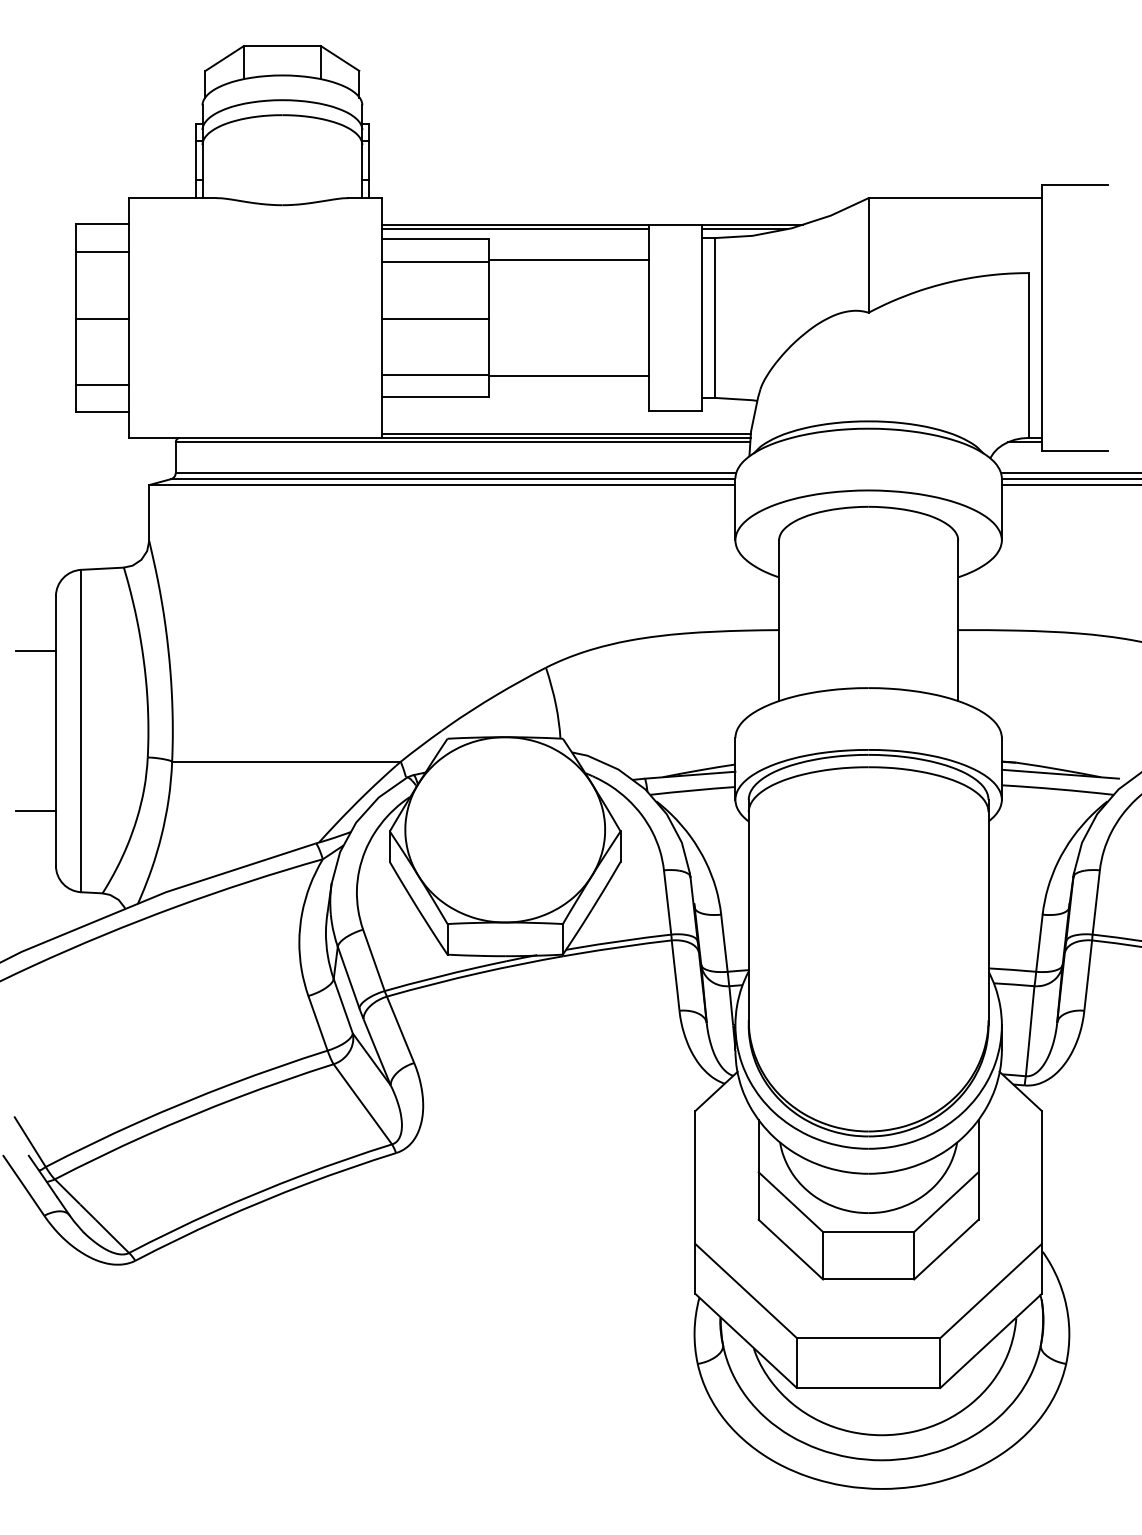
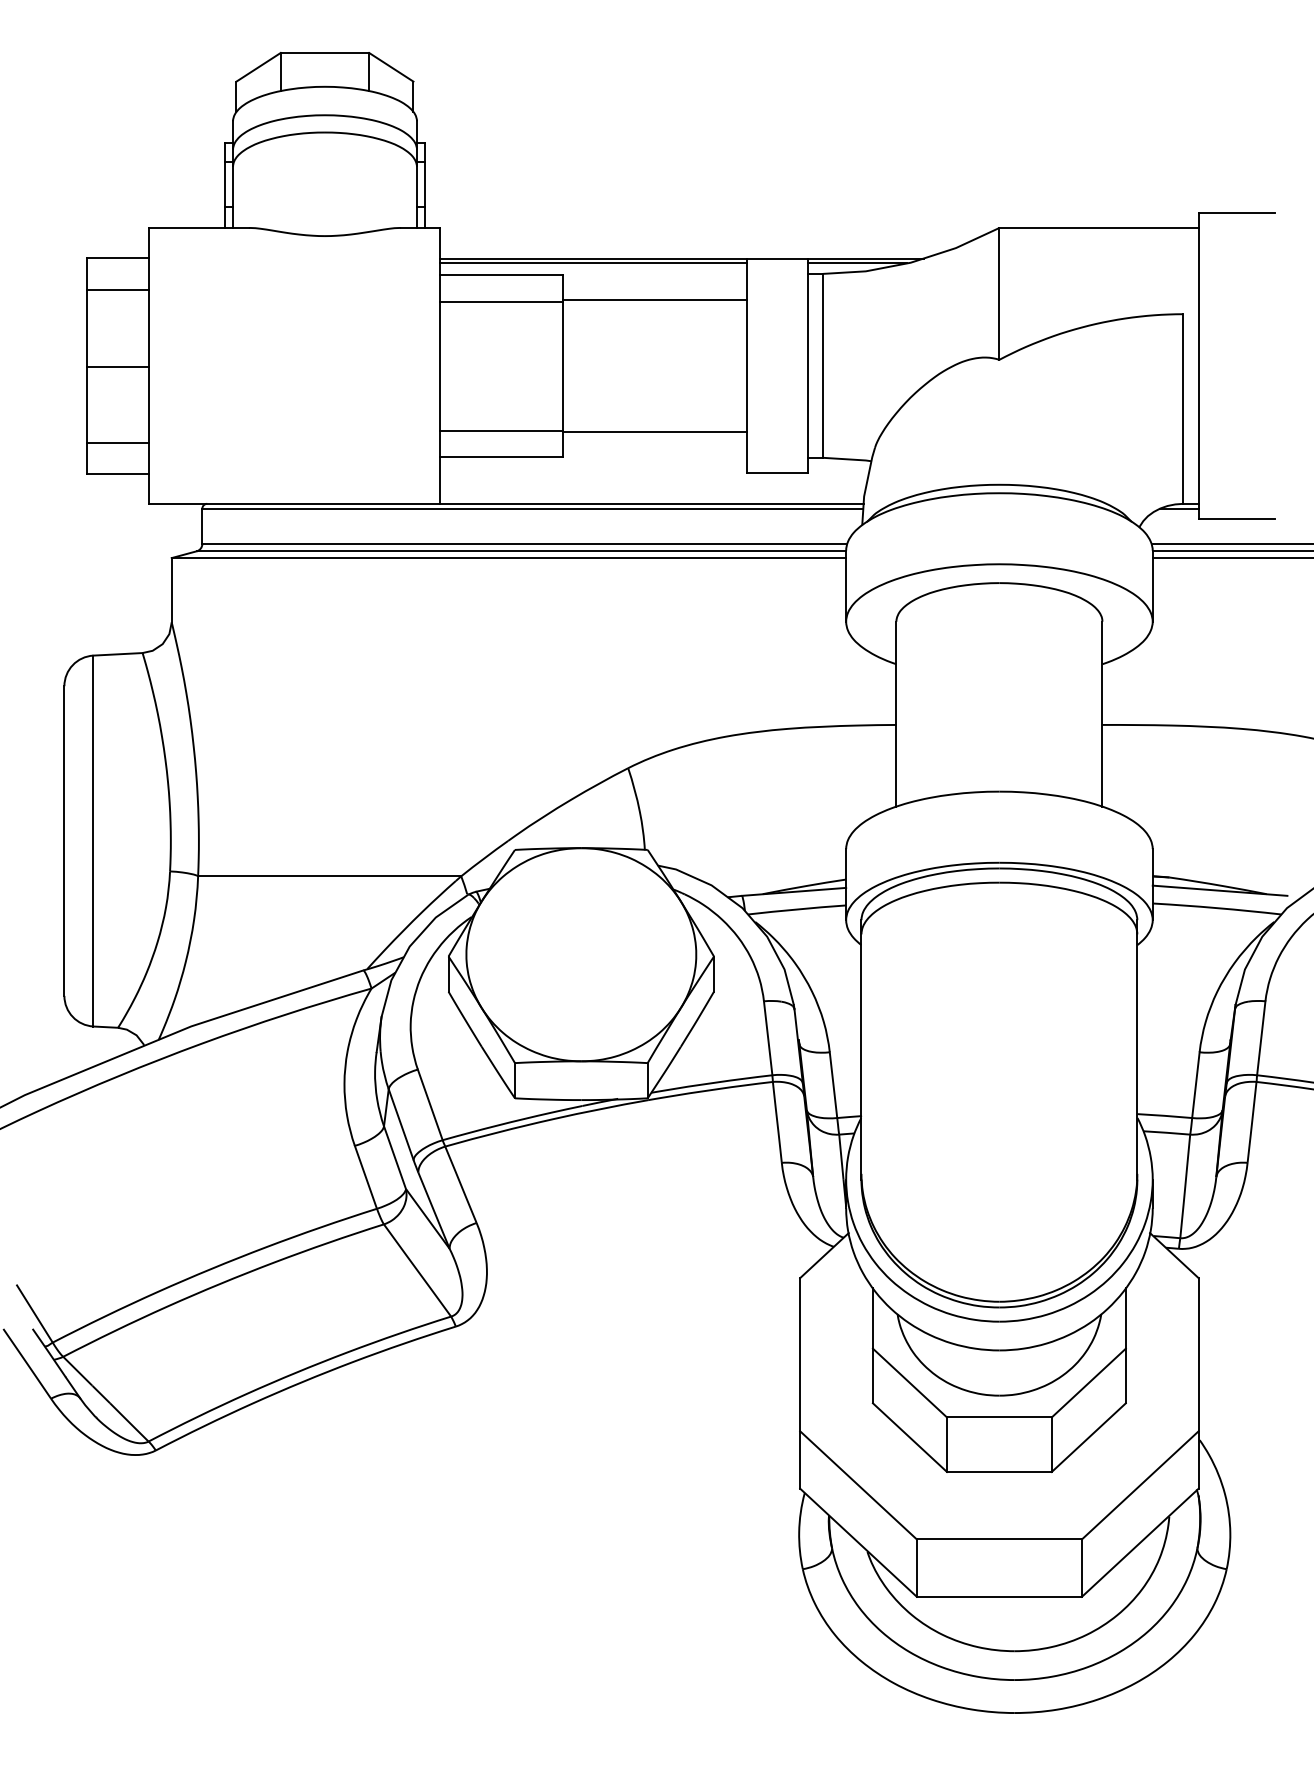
line: (434, 318) -> (500, 366), removed
line: (566, 433) -> (651, 498), removed
line: (36, 651) -> (41, 749), removed
line: (36, 811) -> (41, 933), removed

